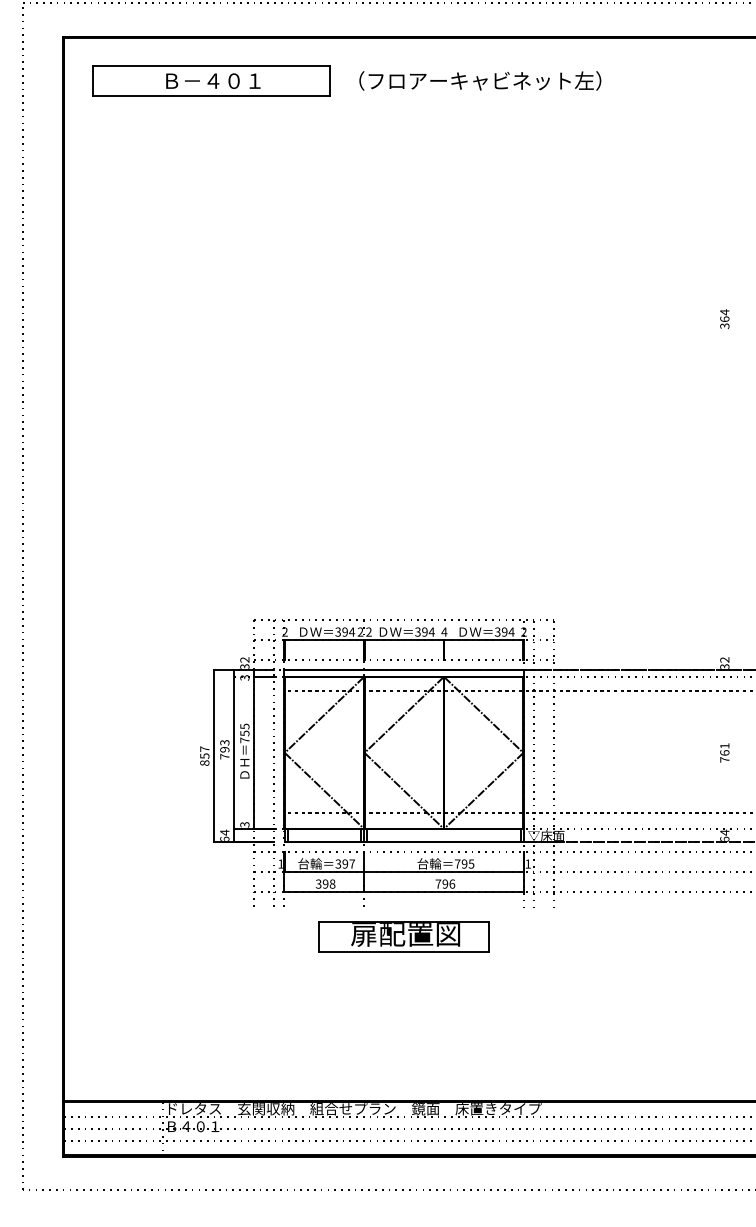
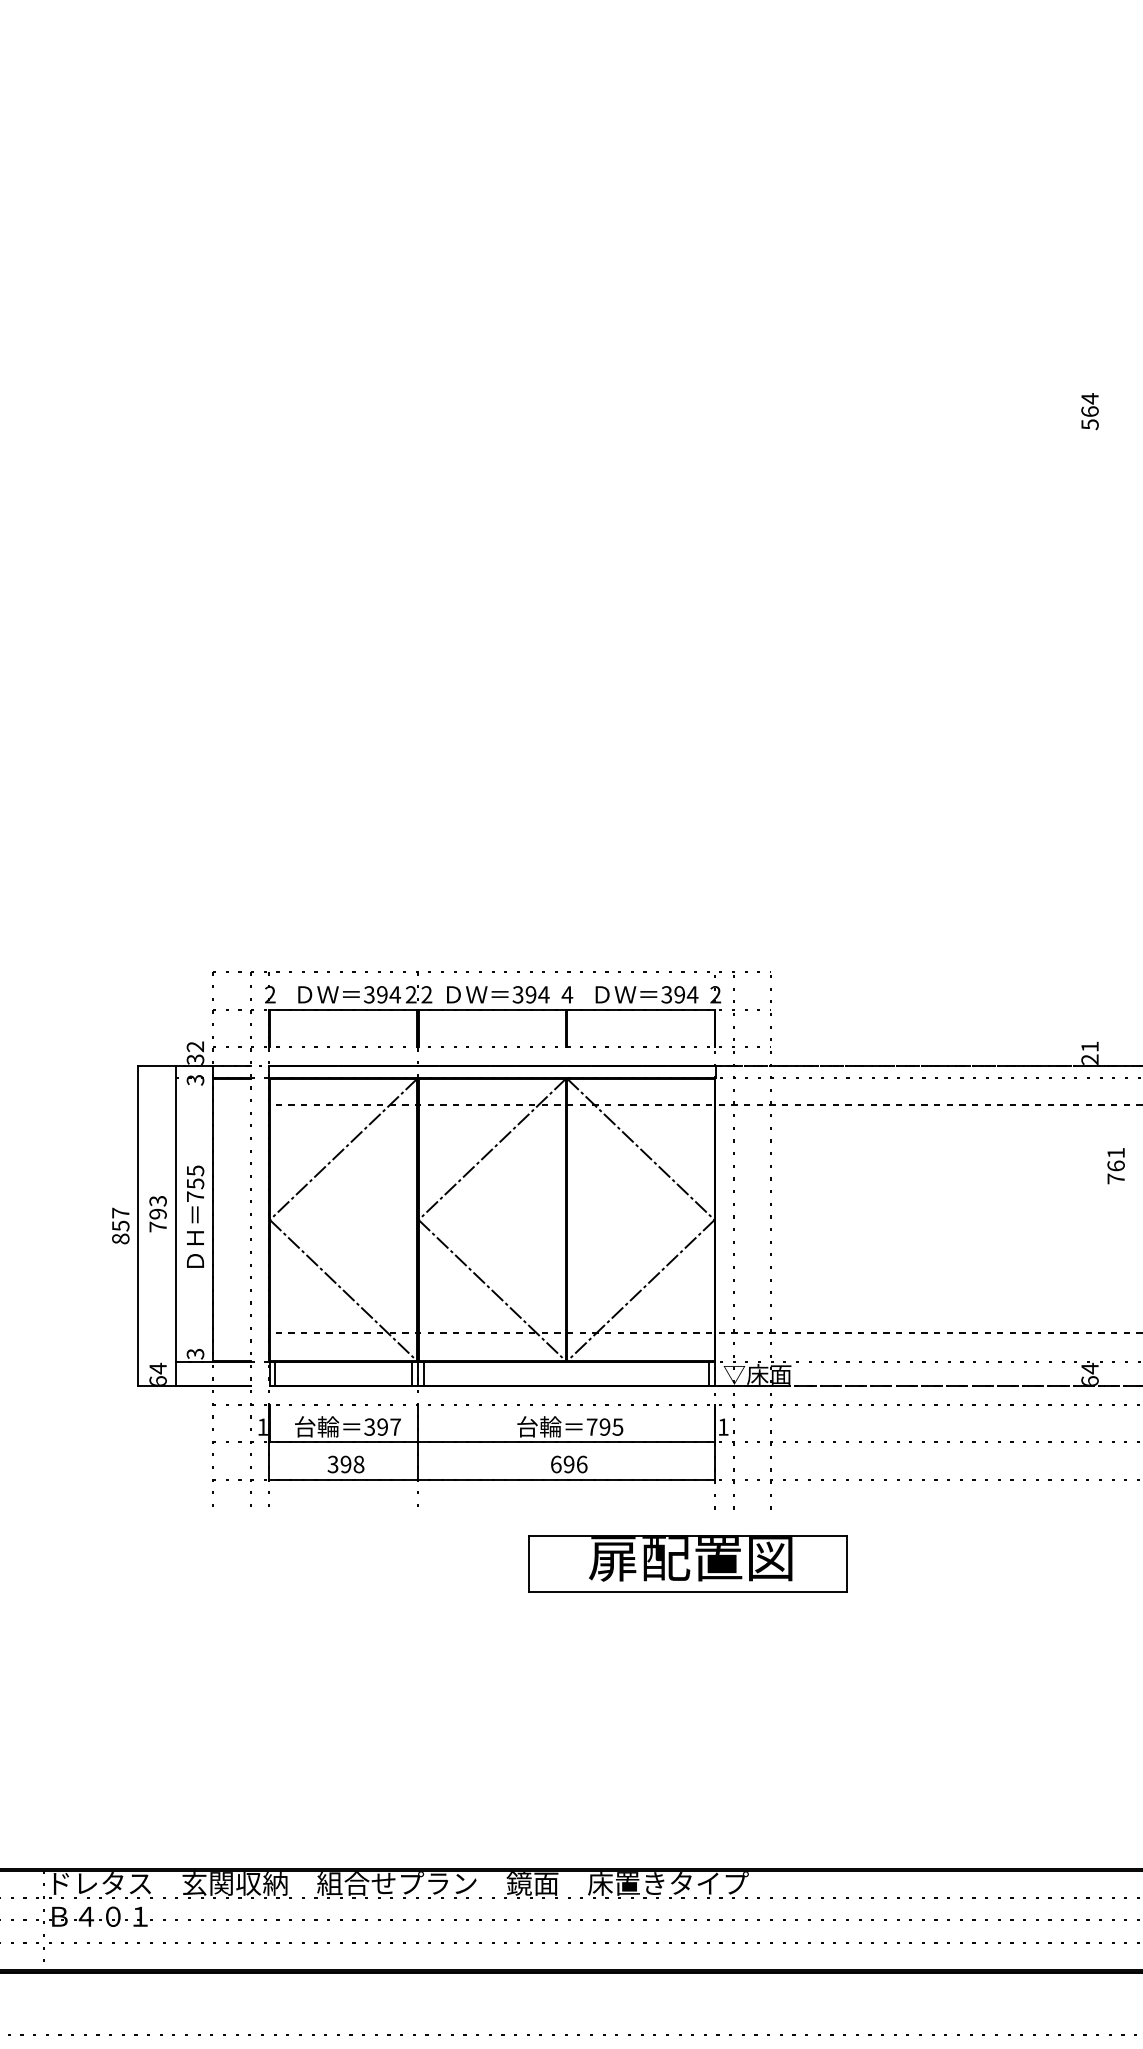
text: (722, 325) -> (1085, 423), 364 -> 564
text: (724, 662) -> (1089, 1051), 32 -> 21
text: (724, 752) -> (1115, 1165), moved
text: (438, 883) -> (556, 1463), 796 -> 696
part: (403, 936) -> (686, 1562), moved

